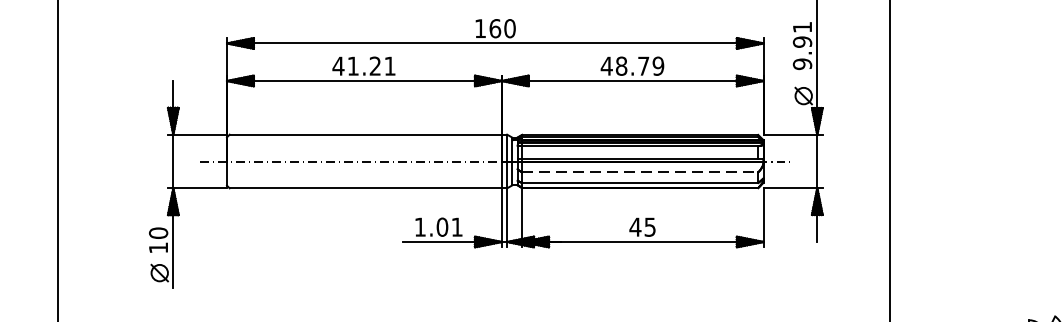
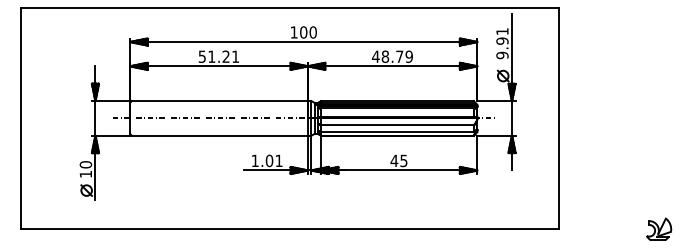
text: (494, 28) -> (303, 32), 160 -> 100
text: (338, 65) -> (202, 56), 41.21 -> 51.21
line: (640, 172) -> (397, 125), dashed -> solid

